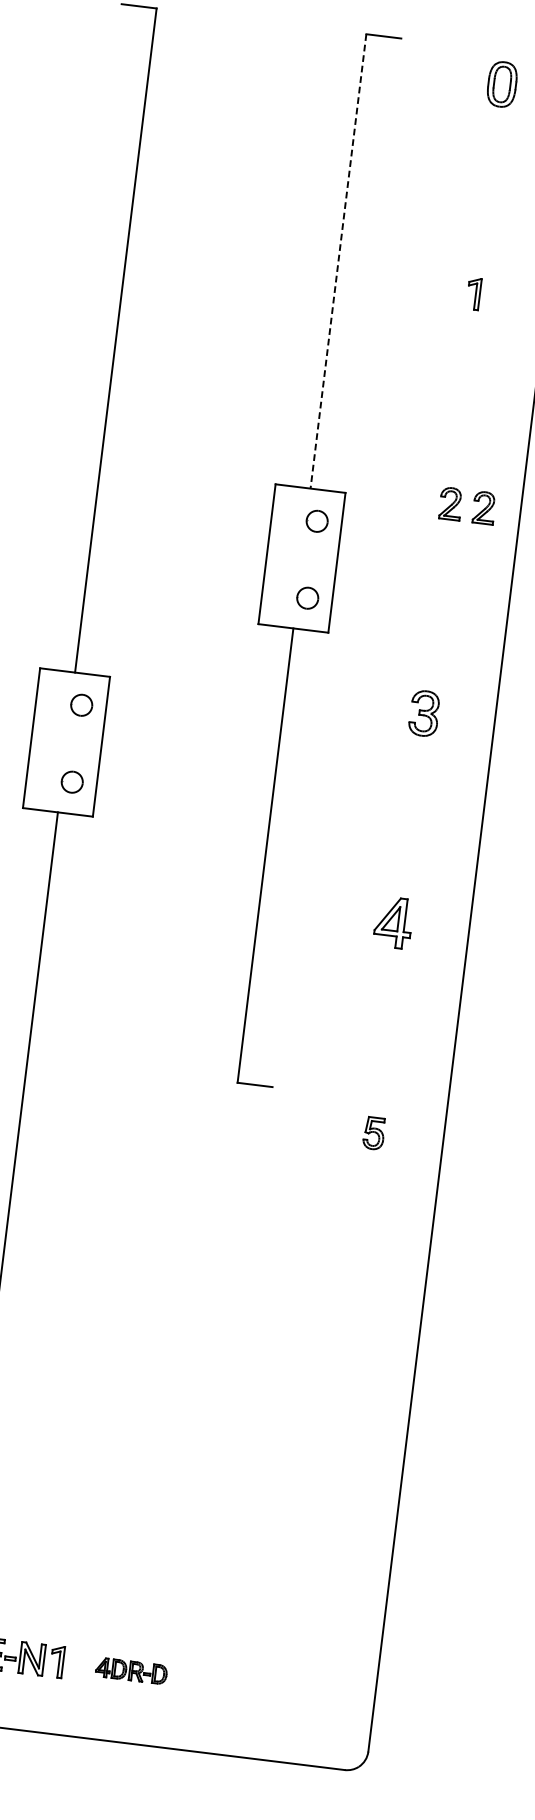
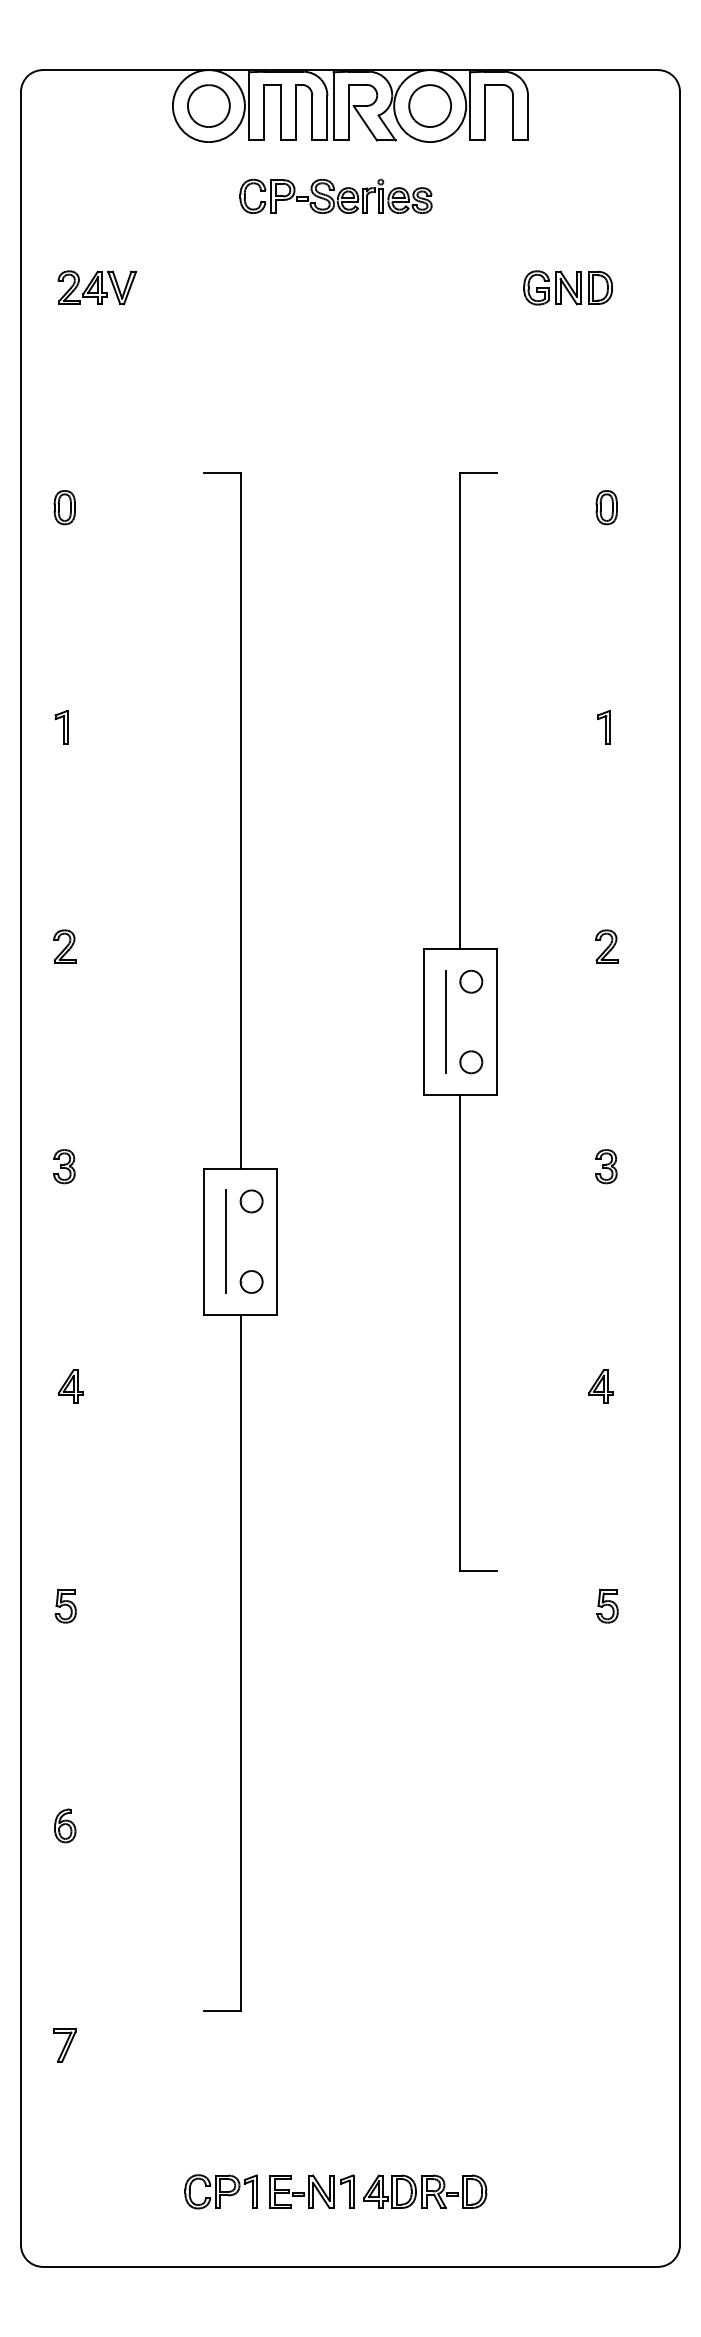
part: (501, 84) -> (606, 507), size x0.71
line: (338, 261) -> (460, 710), dashed -> solid
part: (483, 507) -> (641, 946), removed
line: (287, 556) -> (445, 1021), added
part: (424, 713) -> (606, 1166), size x0.71
line: (53, 740) -> (226, 1241), added
part: (393, 922) -> (600, 1386), size x0.62
part: (131, 1670) -> (425, 2191), size x1.67

